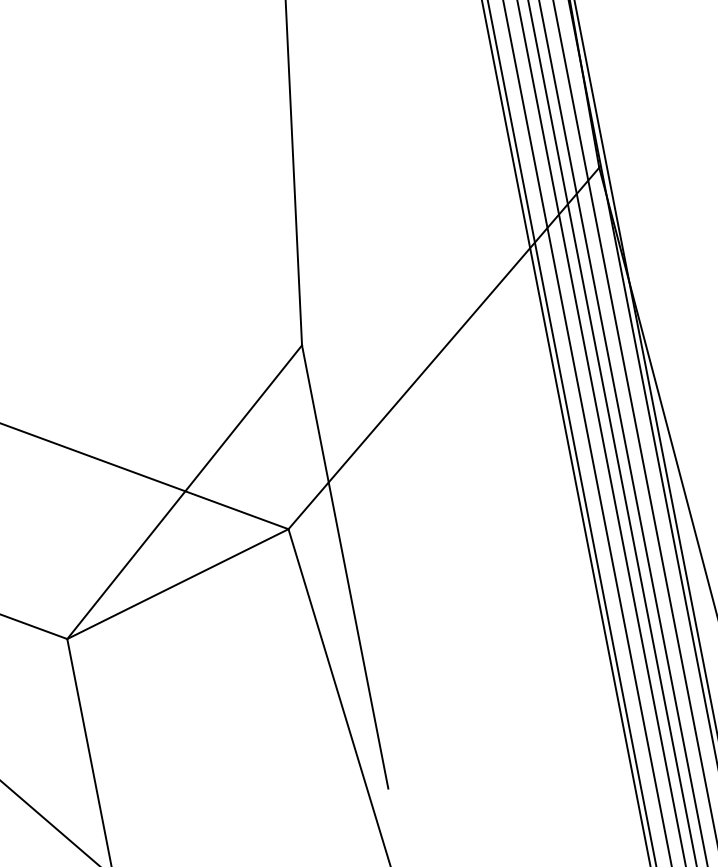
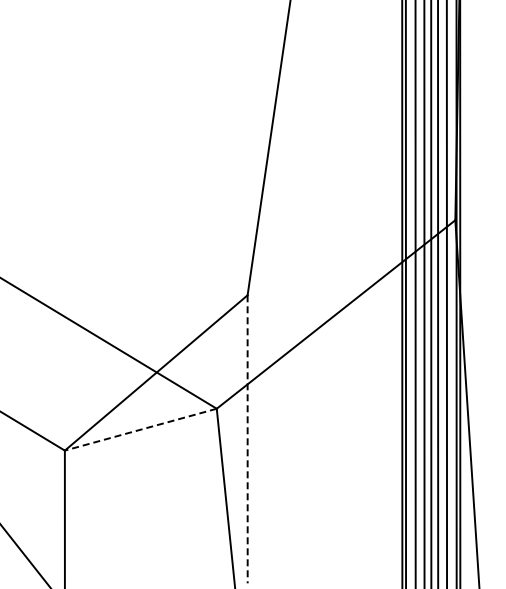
line: (345, 567) -> (247, 439), solid -> dashed
line: (177, 583) -> (140, 429), solid -> dashed

